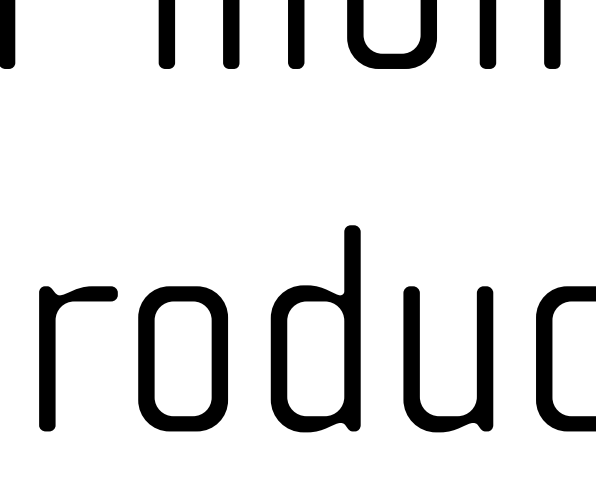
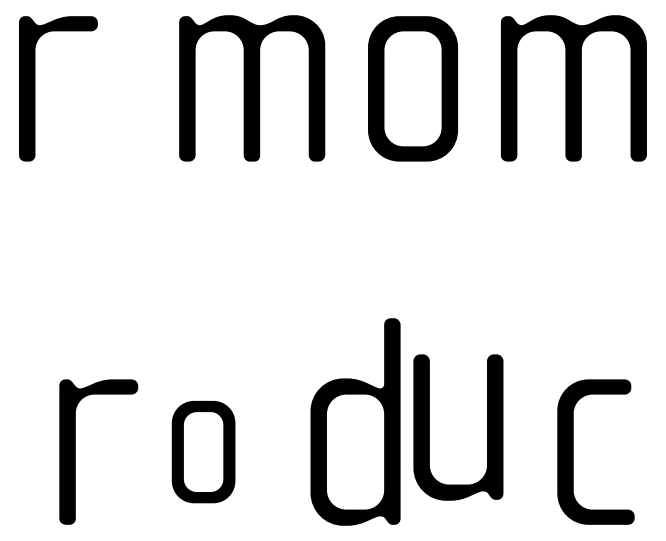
part: (315, 328) -> (355, 421), moved
part: (182, 358) -> (203, 451), size x0.7
part: (419, 359) -> (429, 427), moved

